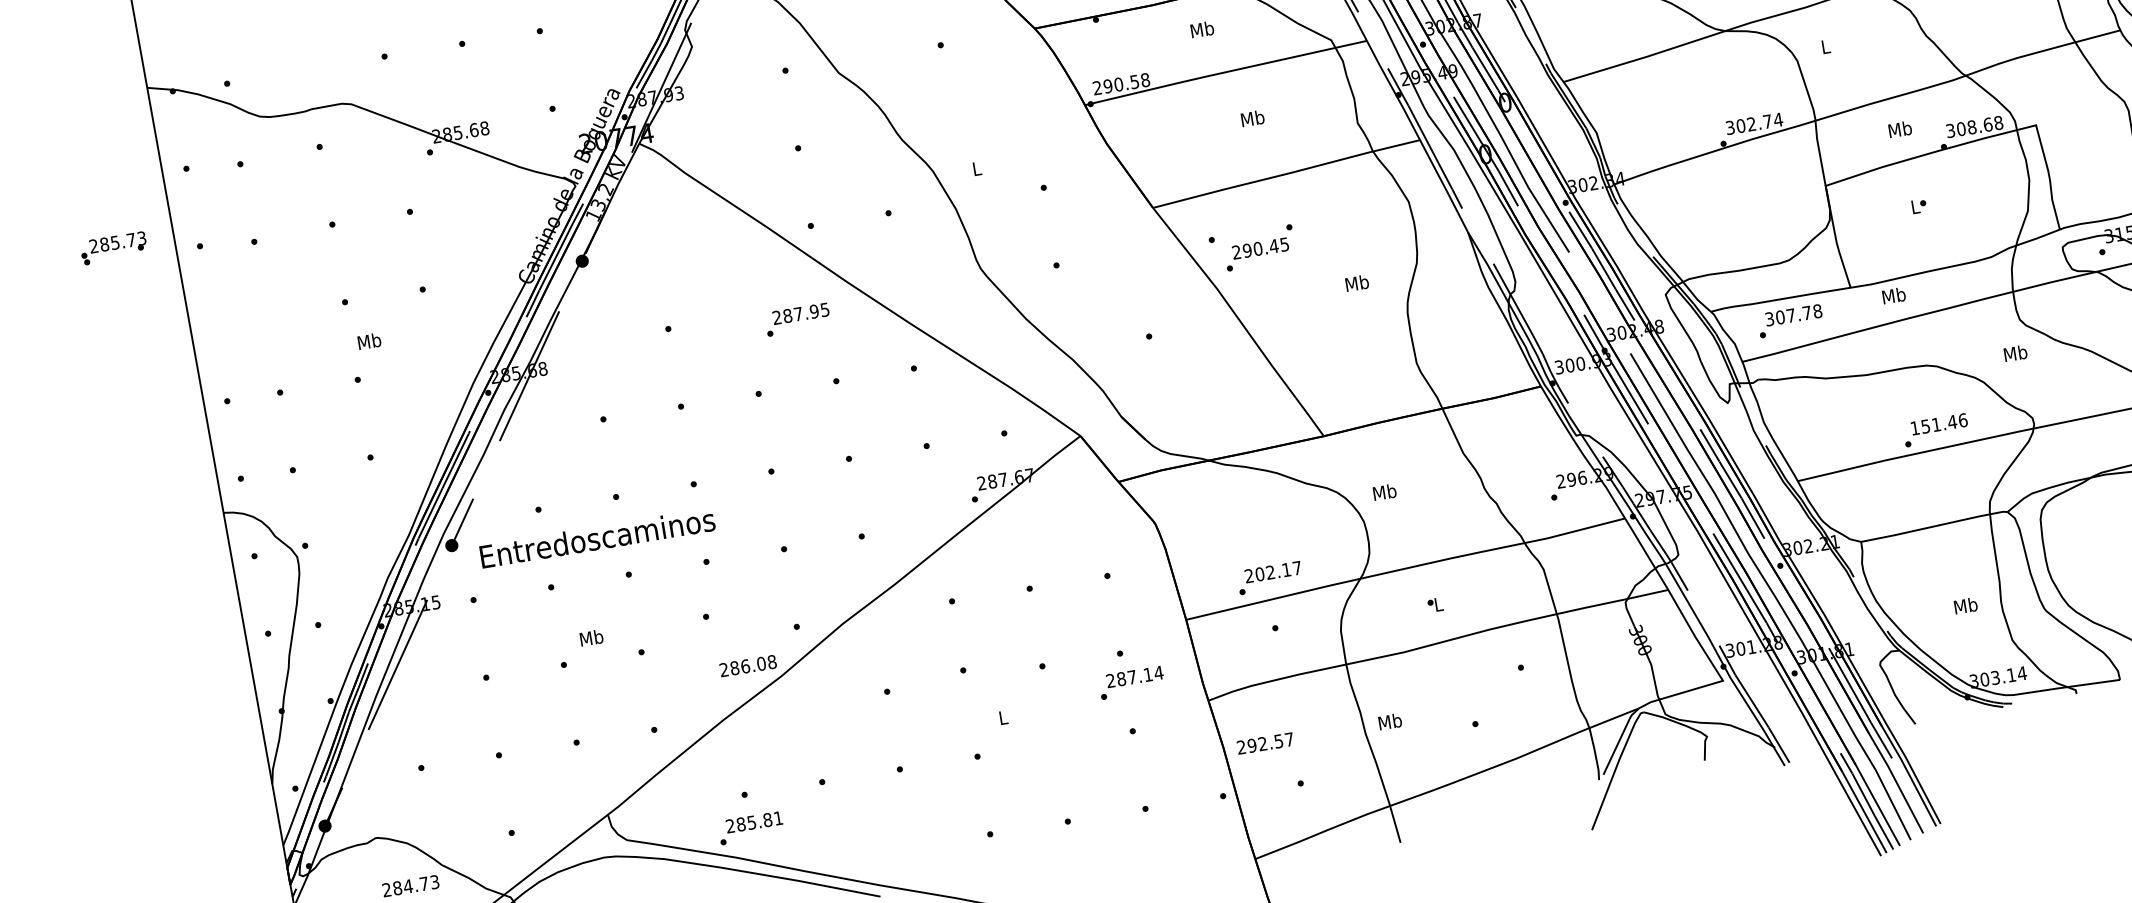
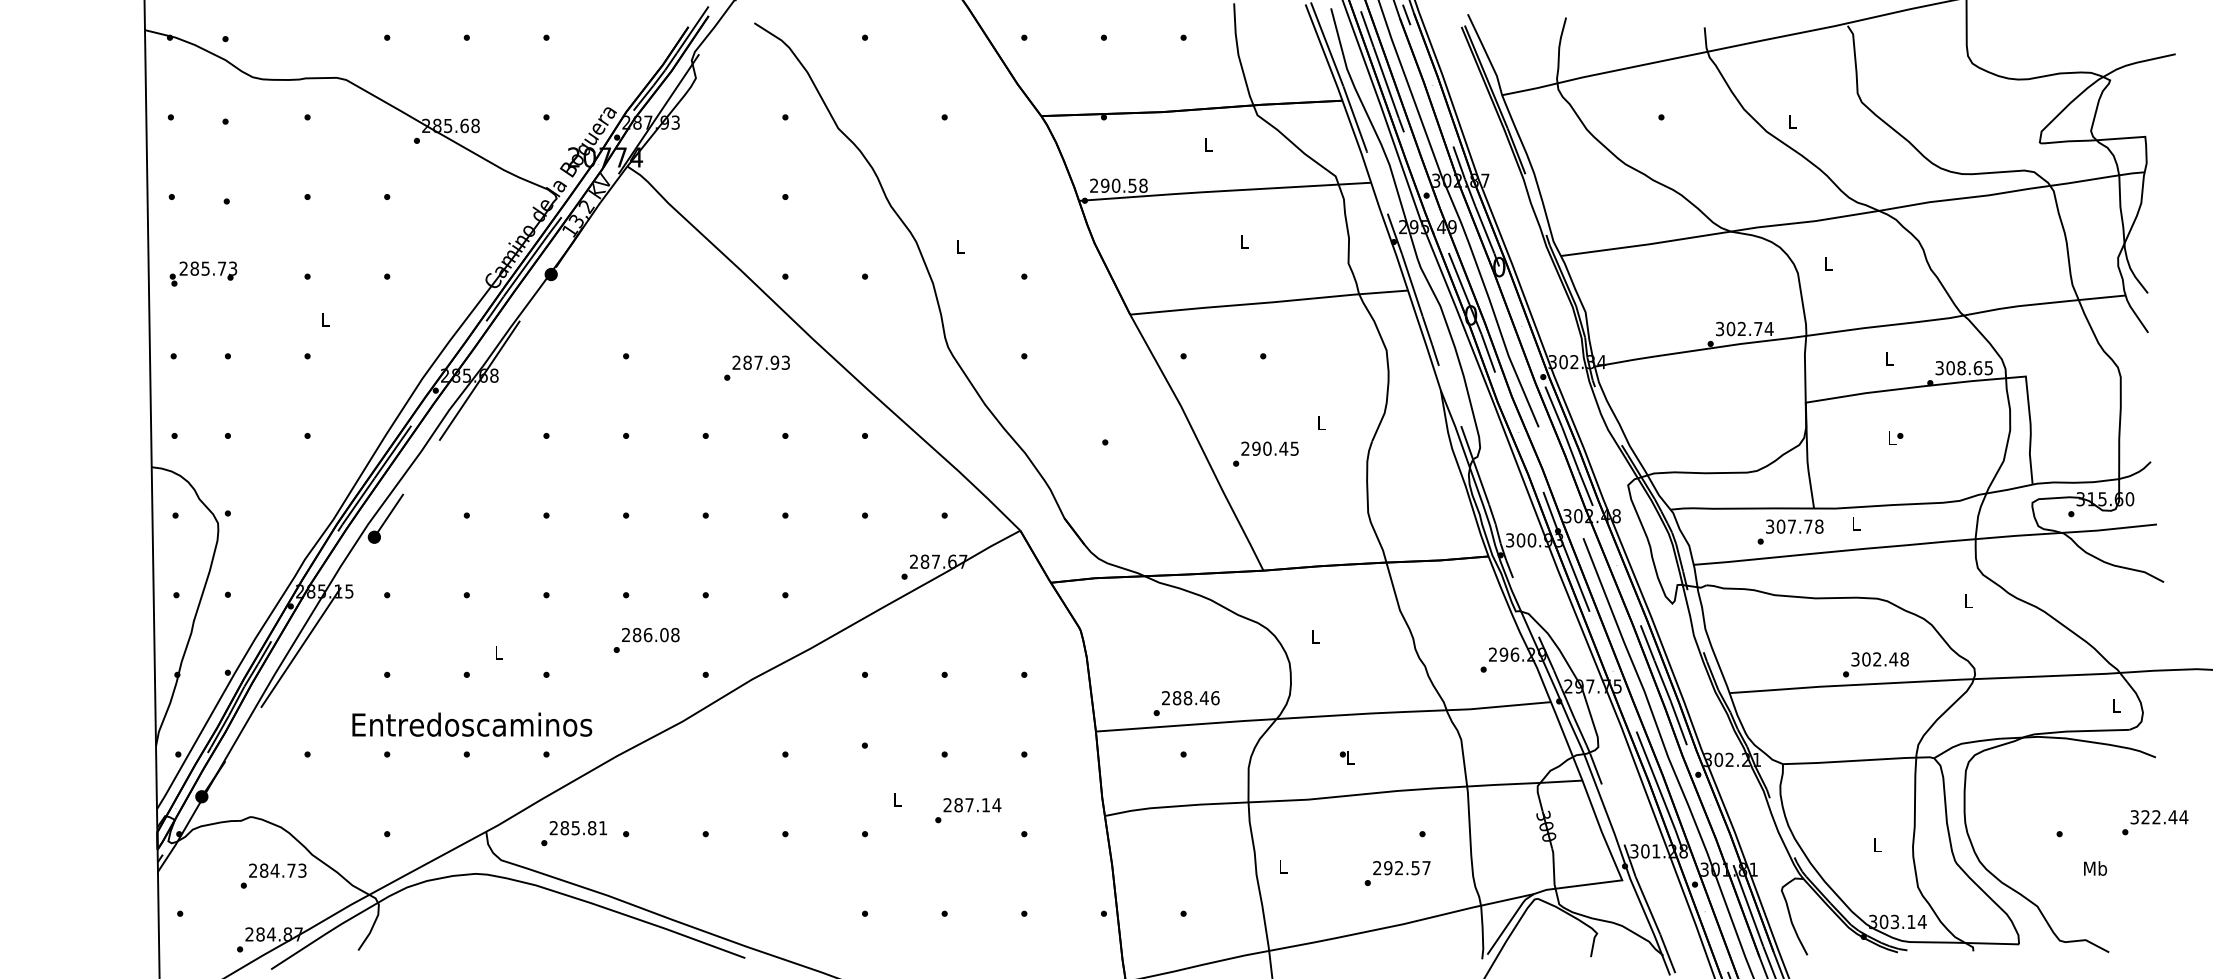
text: (1202, 29) -> (1208, 144), Mb -> L
text: (1252, 118) -> (1244, 241), Mb -> L
text: (1998, 123) -> (1988, 368), 308.68 -> 308.65
text: (1900, 129) -> (1889, 358), Mb -> L
text: (113, 247) -> (203, 273), moved
text: (1256, 253) -> (1265, 453), moved
text: (1356, 283) -> (1321, 423), Mb -> L
text: (1893, 295) -> (1855, 523), Mb -> L
text: (824, 308) -> (785, 361), 287.95 -> 287.93
text: (1790, 320) -> (1790, 531), moved
text: (369, 341) -> (325, 319), Mb -> L
text: (2014, 352) -> (1967, 600), Mb -> L
text: (1939, 424) -> (1880, 659), 151.46 -> 302.48
text: (1384, 492) -> (1314, 636), Mb -> L
text: (597, 537) -> (472, 724), moved
text: (1277, 571) -> (1195, 698), 202.17 -> 288.46
text: (1965, 605) -> (1876, 844), Mb -> L
text: (591, 638) -> (498, 652), Mb -> L
text: (747, 666) -> (650, 635), moved
text: (1132, 682) -> (968, 810), moved
text: (1389, 721) -> (1282, 866), Mb -> L
text: (1265, 743) -> (1401, 868), moved
text: (750, 828) -> (573, 833), moved

